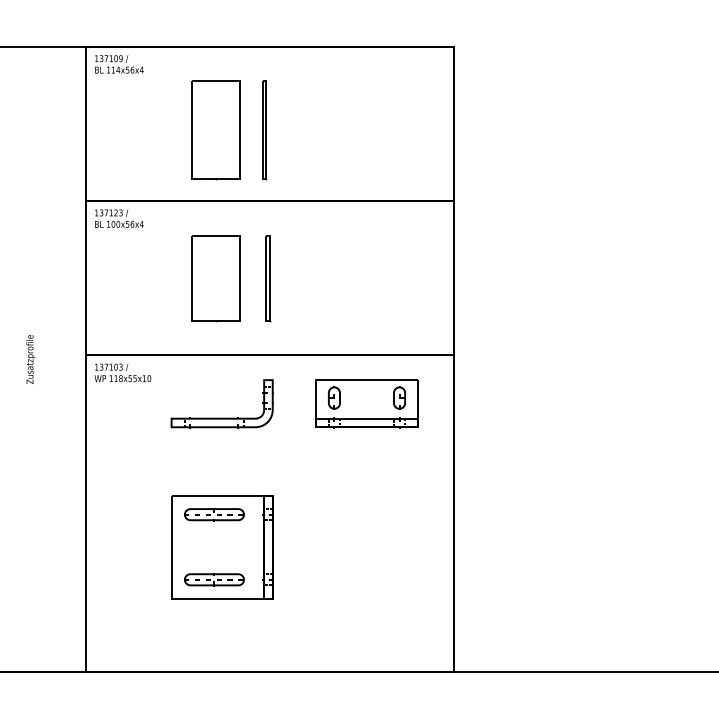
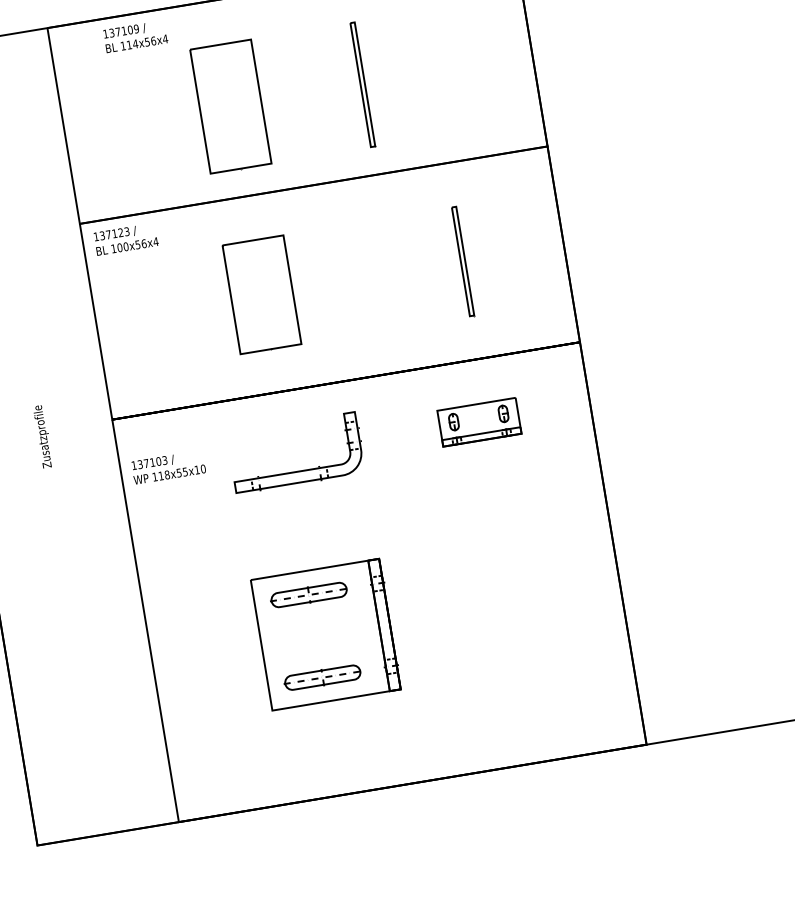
text: (119, 64) -> (135, 36), moved
part: (264, 130) -> (363, 85), moved
part: (268, 278) -> (463, 261), moved
text: (122, 372) -> (168, 466), moved
part: (366, 403) -> (478, 421), size x0.6

